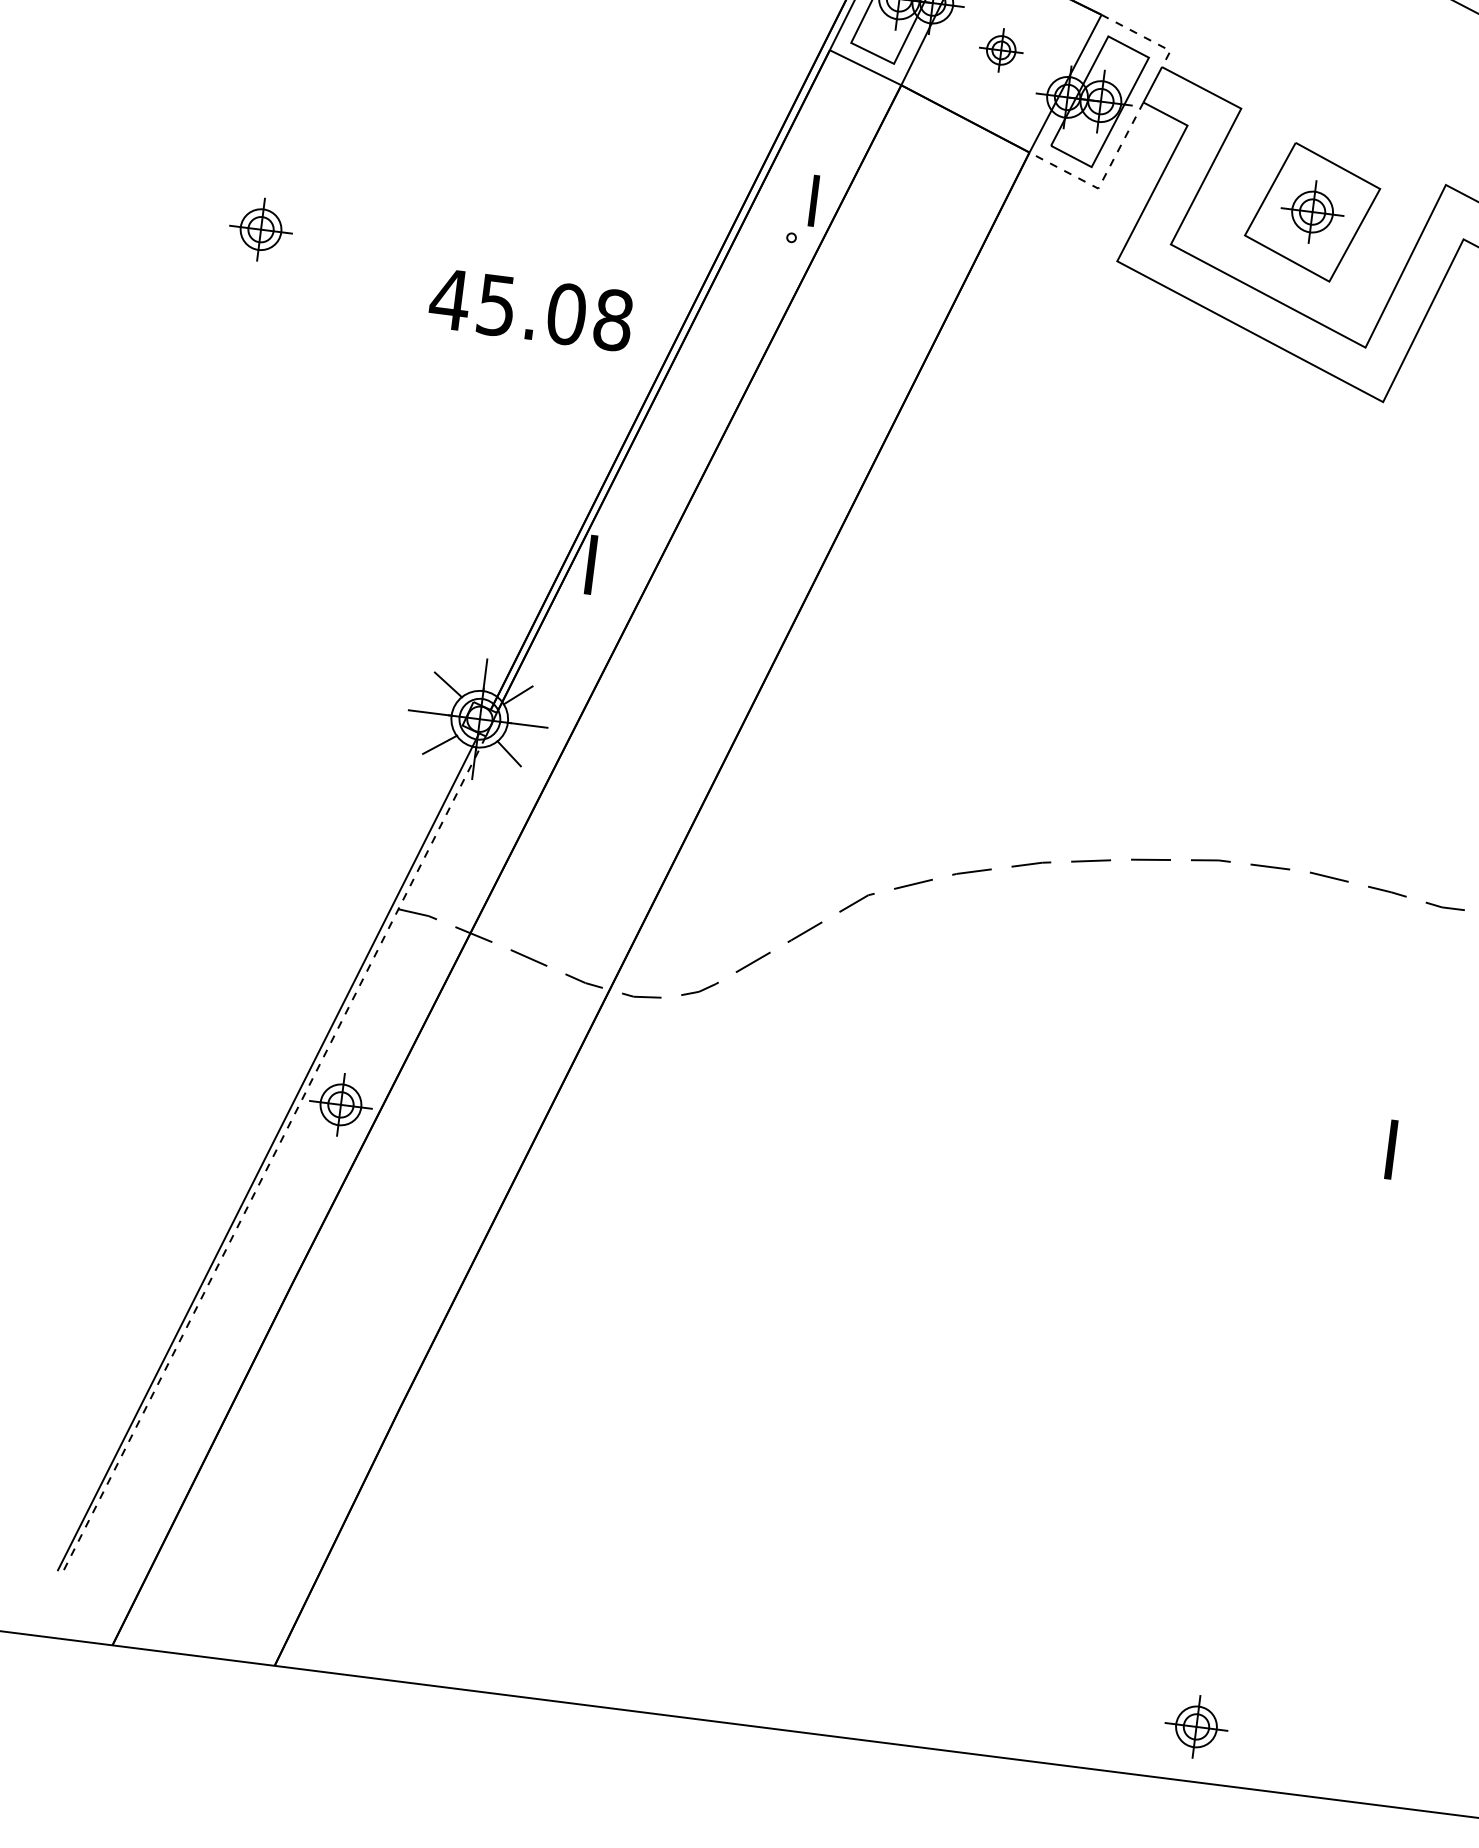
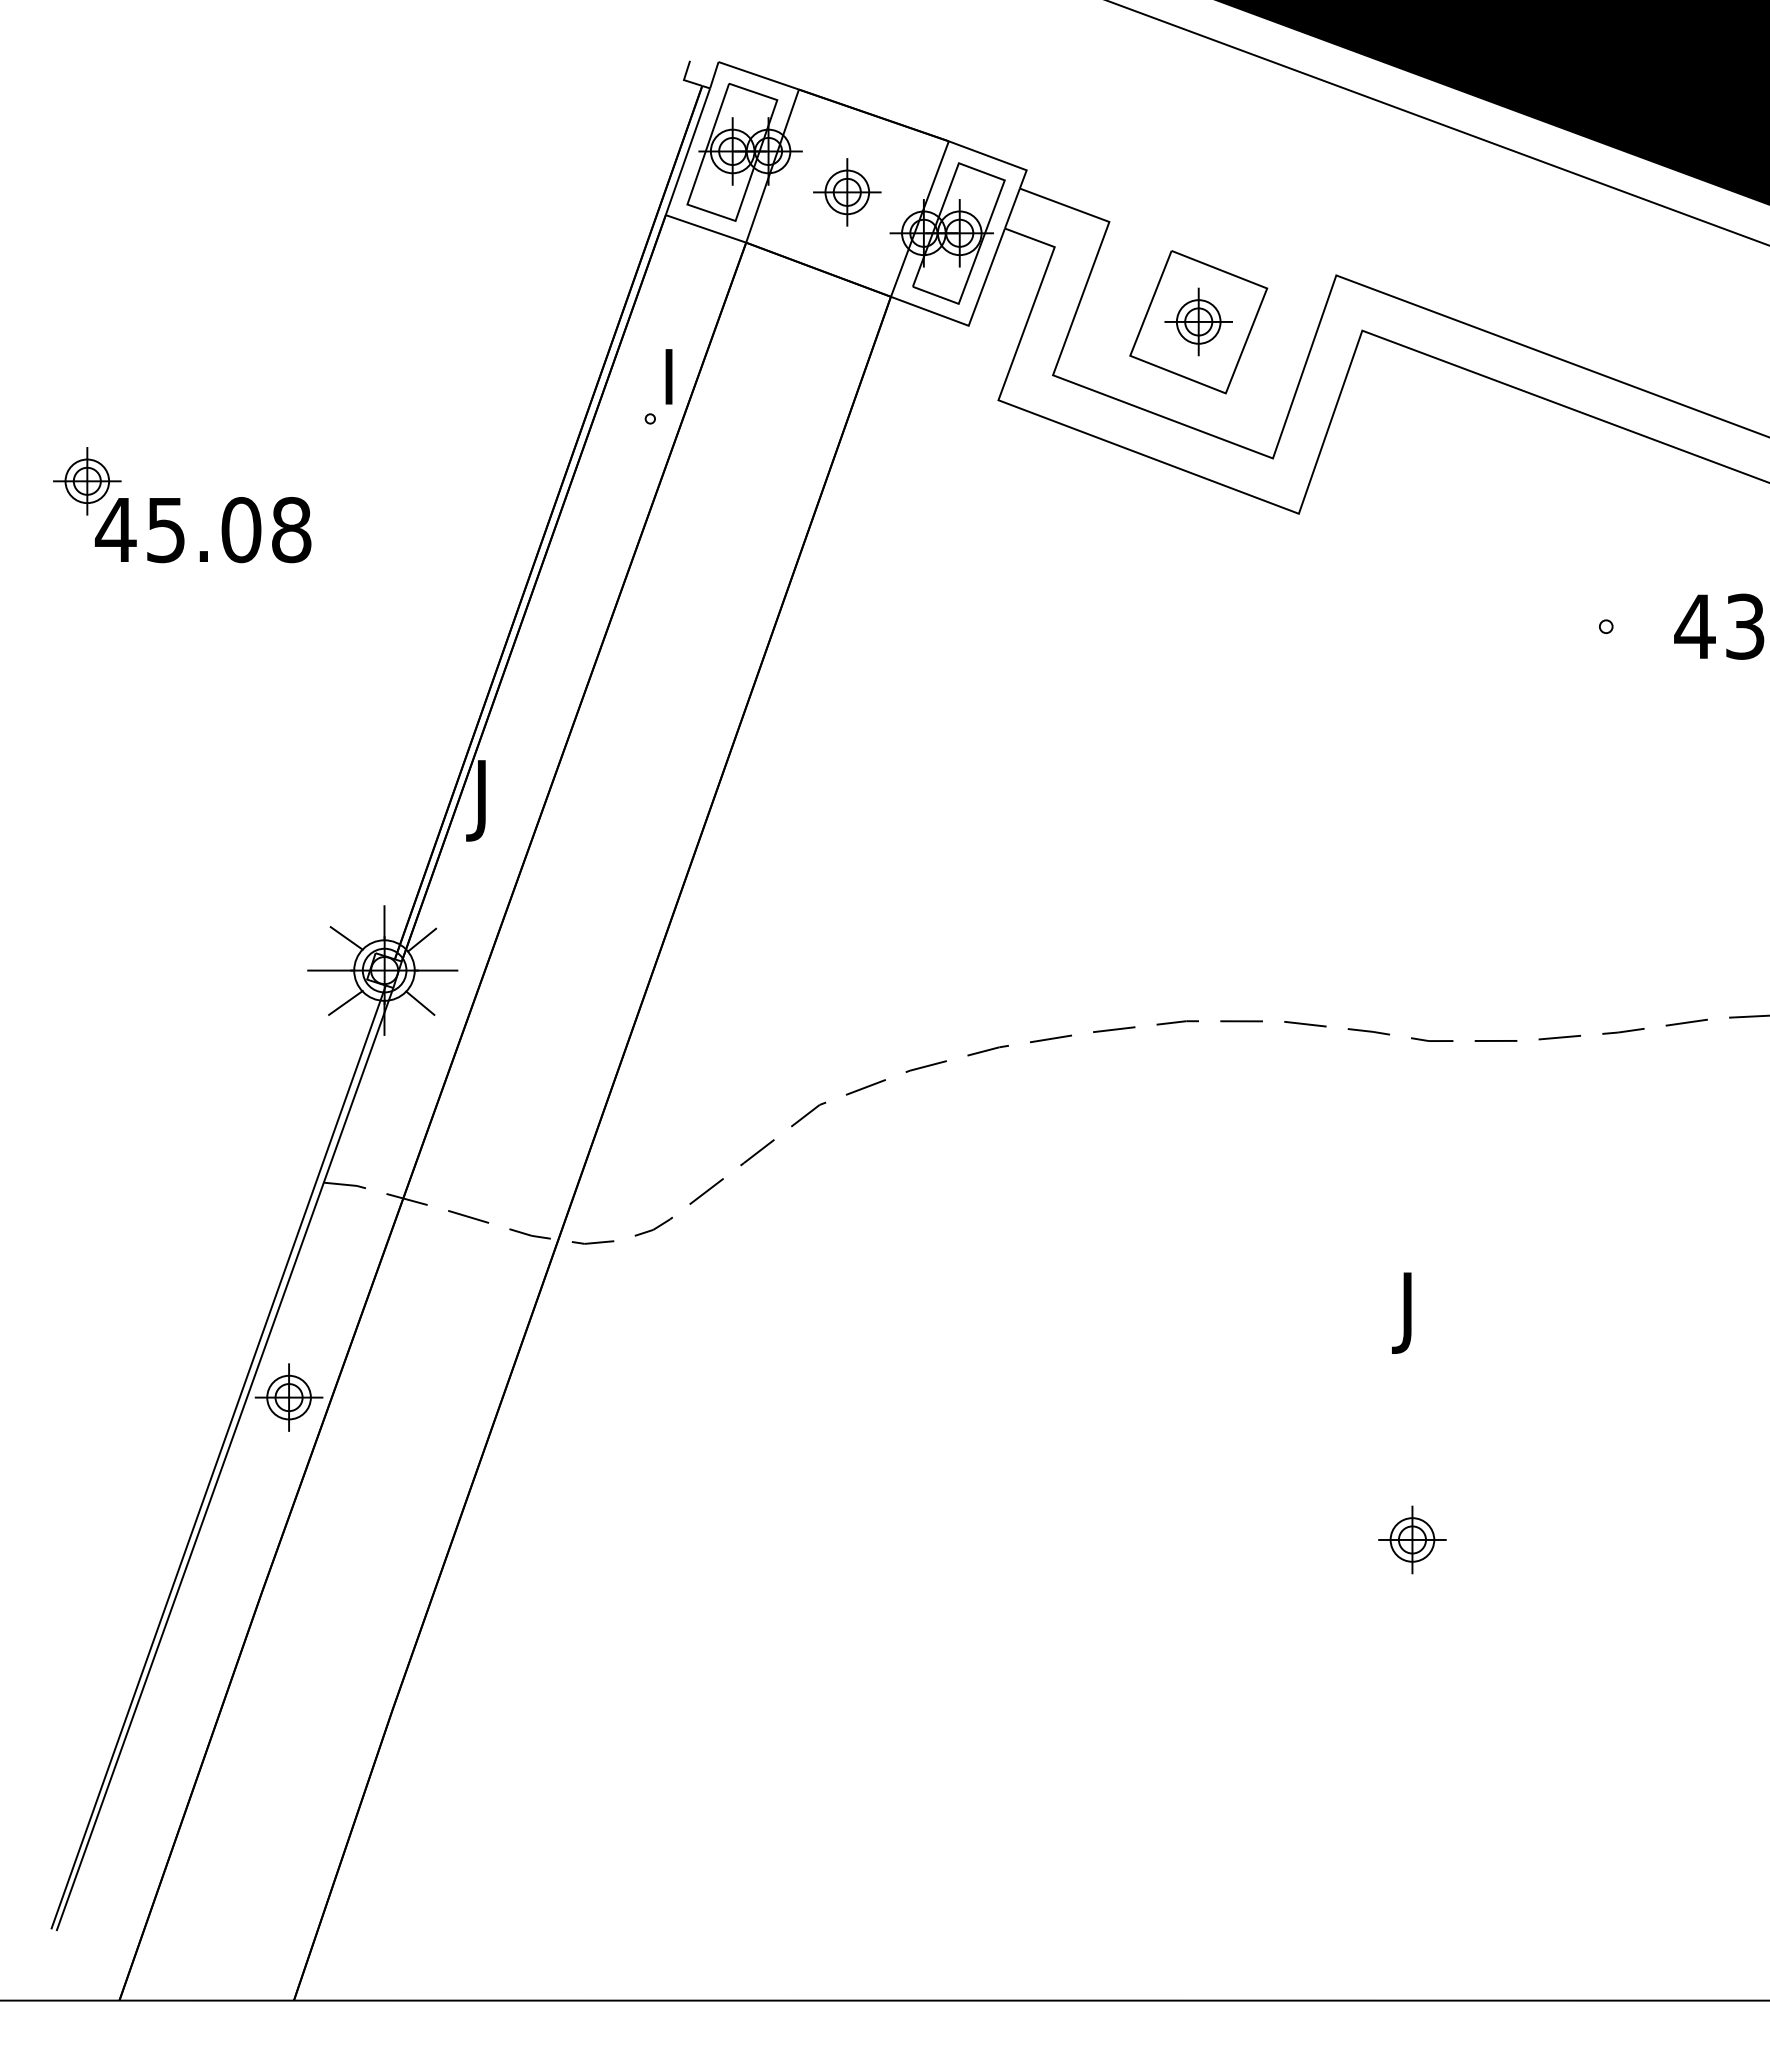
line: (1144, 37) -> (997, 159), dashed -> solid
part: (1001, 50) -> (847, 192), size x1.43
line: (1102, 180) -> (972, 316), dashed -> solid
text: (531, 310) -> (203, 530), moved
text: (580, 601) -> (475, 832), I -> J
line: (273, 1154) -> (224, 1459), dashed -> solid
text: (1380, 1186) -> (1401, 1344), I -> J
part: (1196, 1726) -> (1412, 1539), moved

